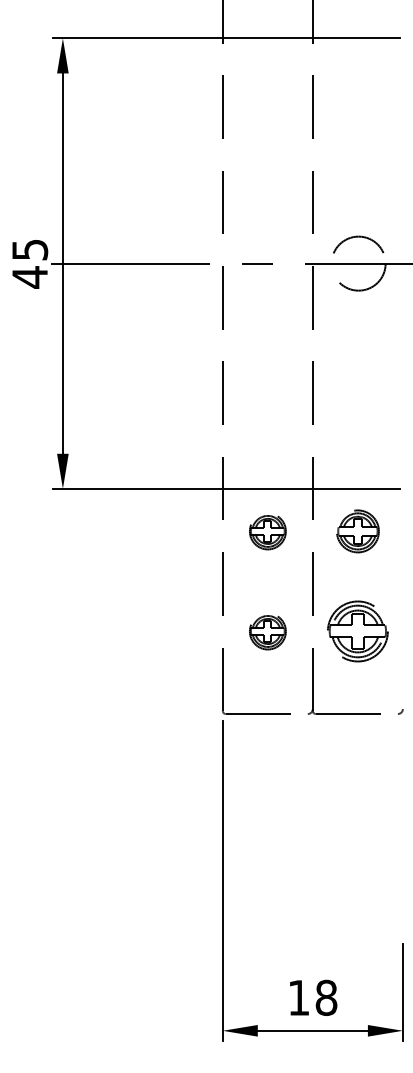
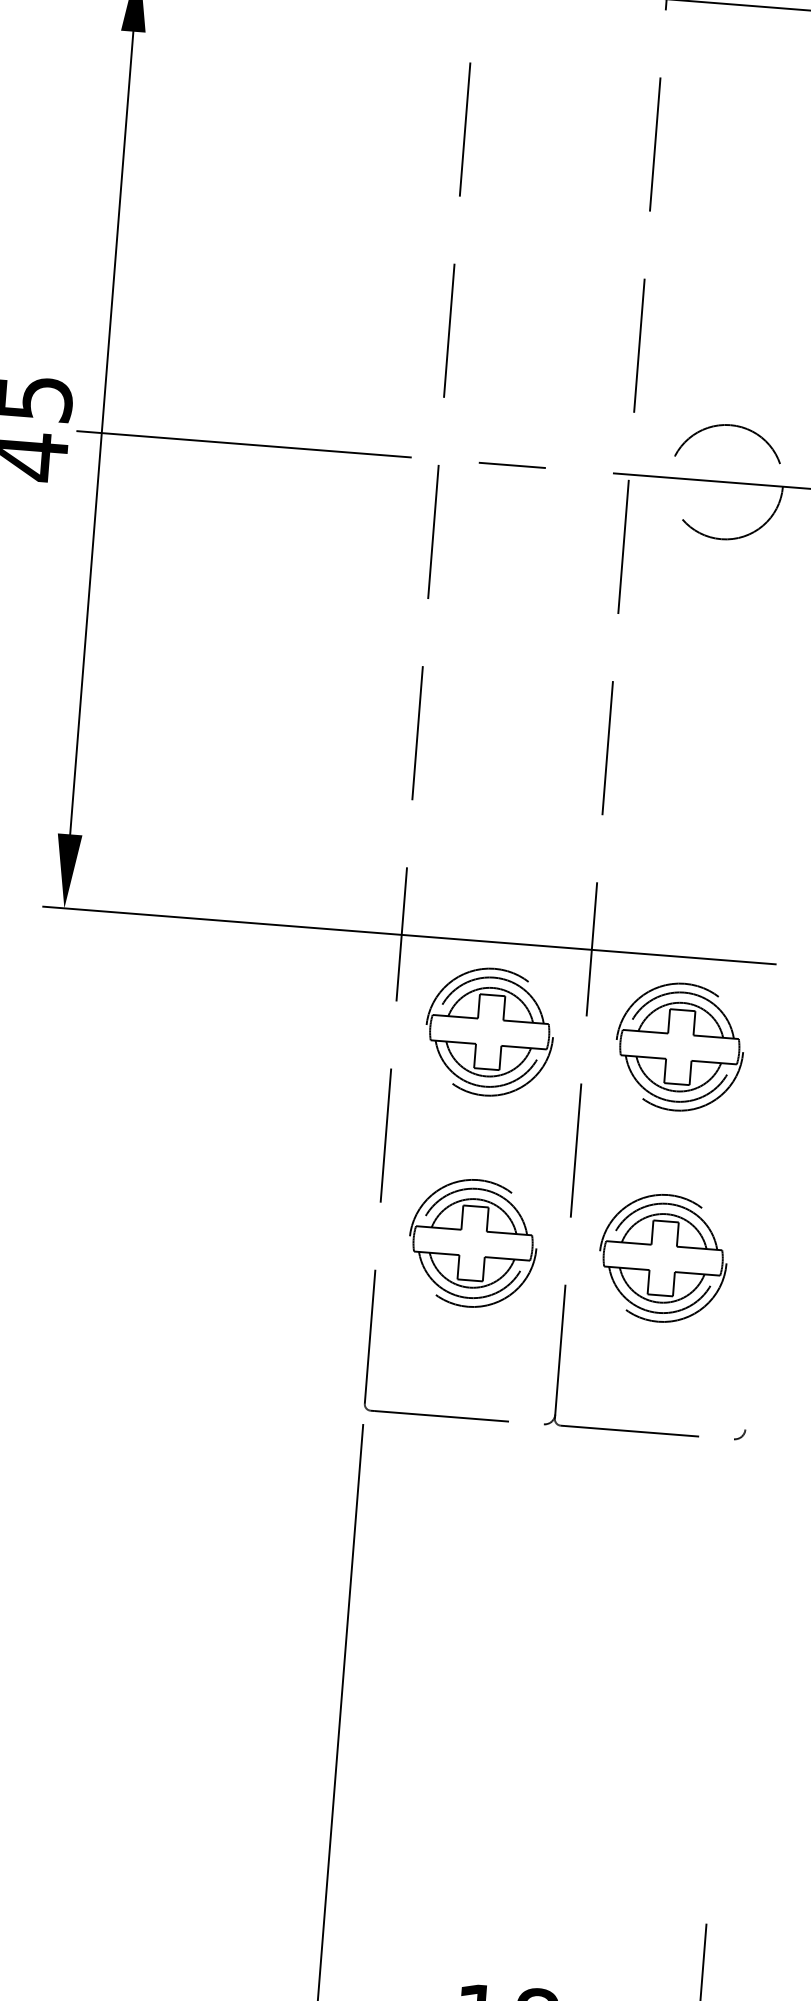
part: (267, 531) -> (489, 1032), size x1.67
part: (357, 531) -> (679, 1047), size x1.43
part: (267, 631) -> (472, 1243), size x1.67

